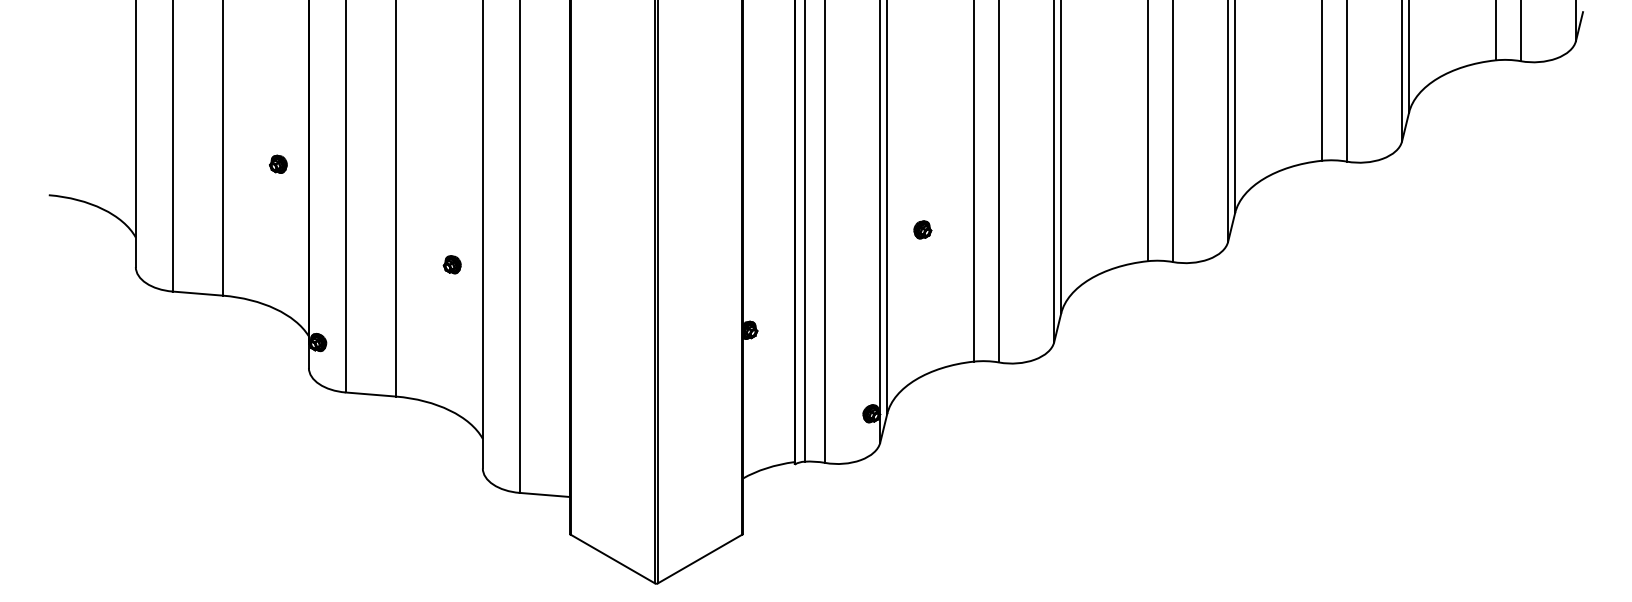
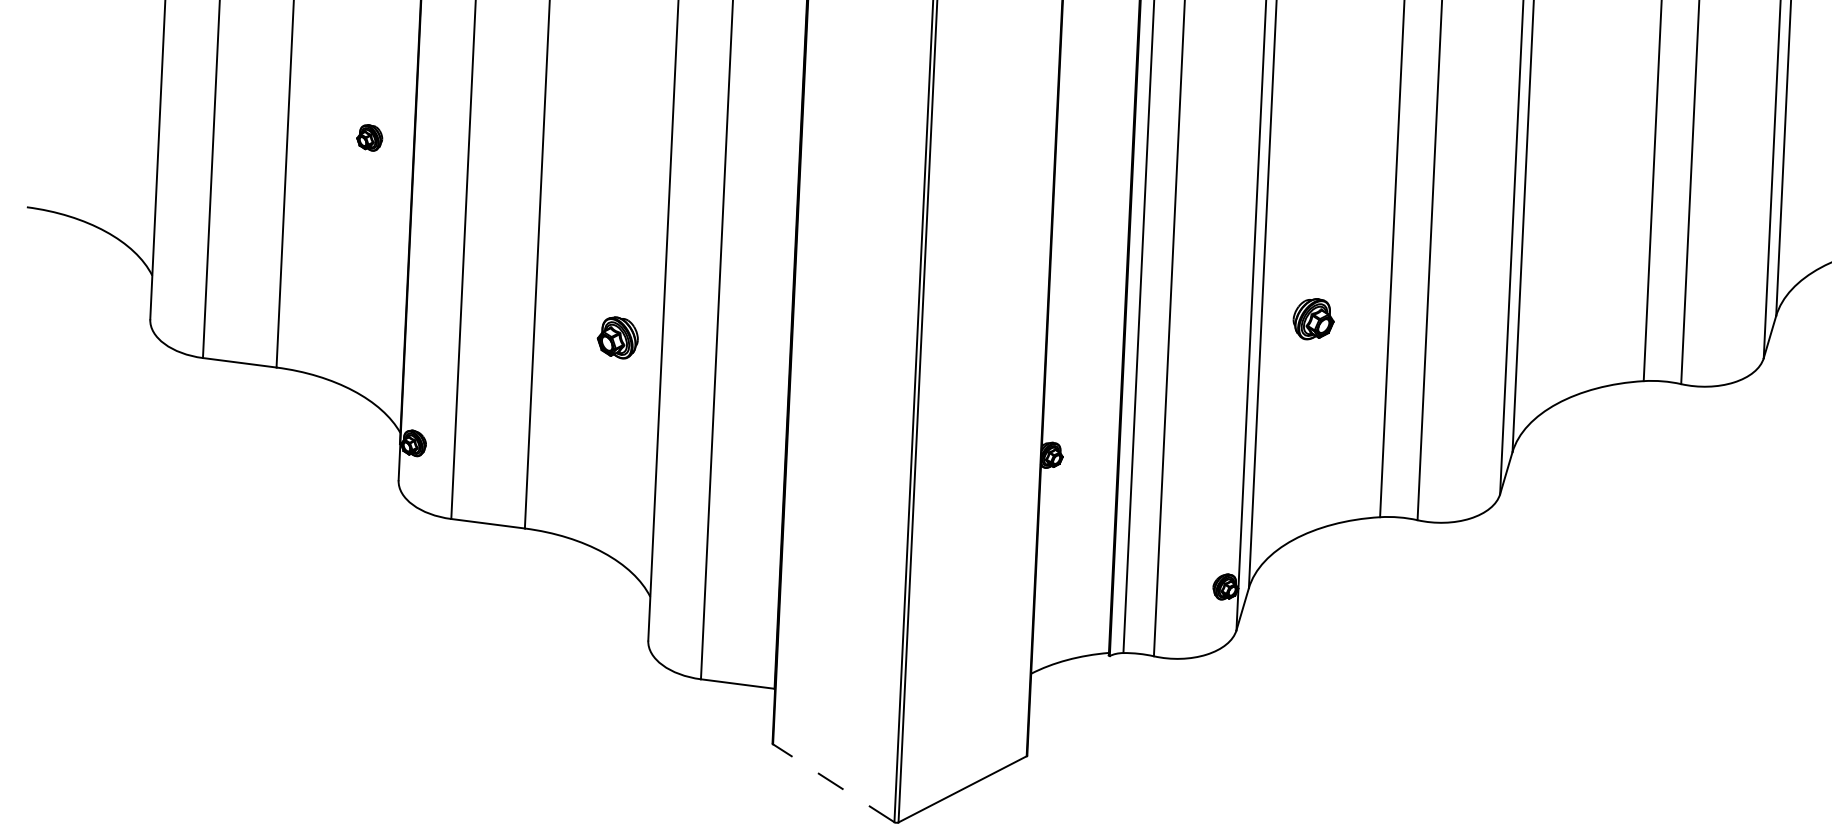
part: (278, 163) -> (369, 136), moved
part: (922, 229) -> (1313, 318), size x1.6
part: (451, 264) -> (616, 337), size x1.6
line: (612, 559) -> (833, 783), solid -> dashed

